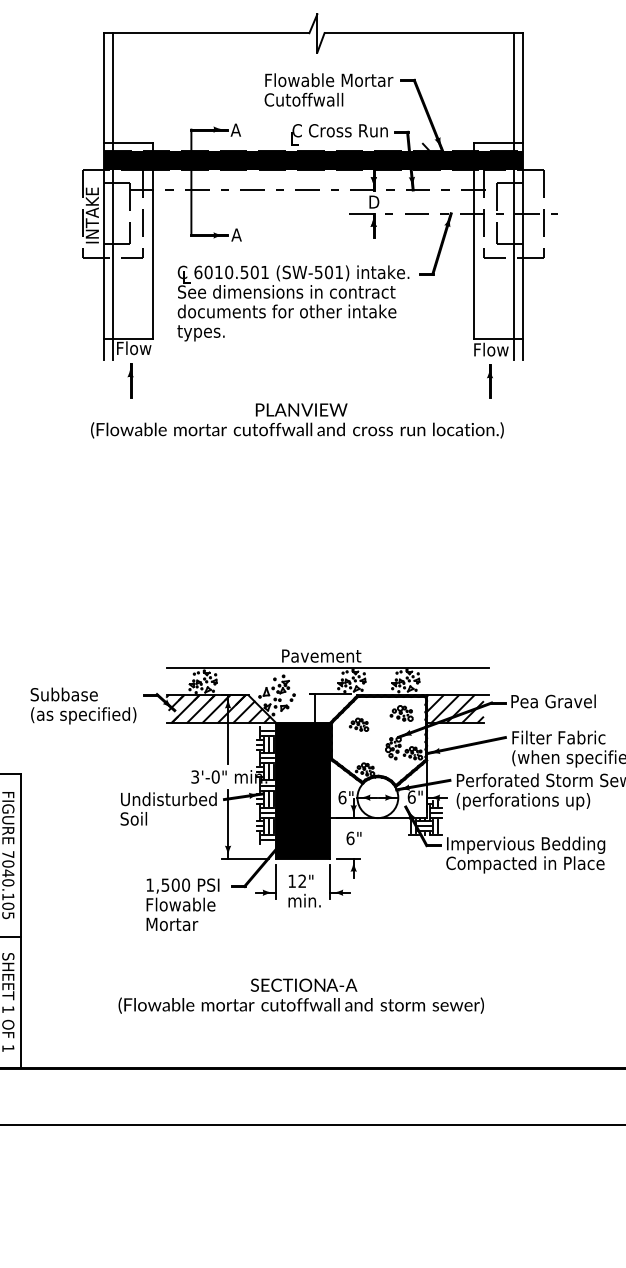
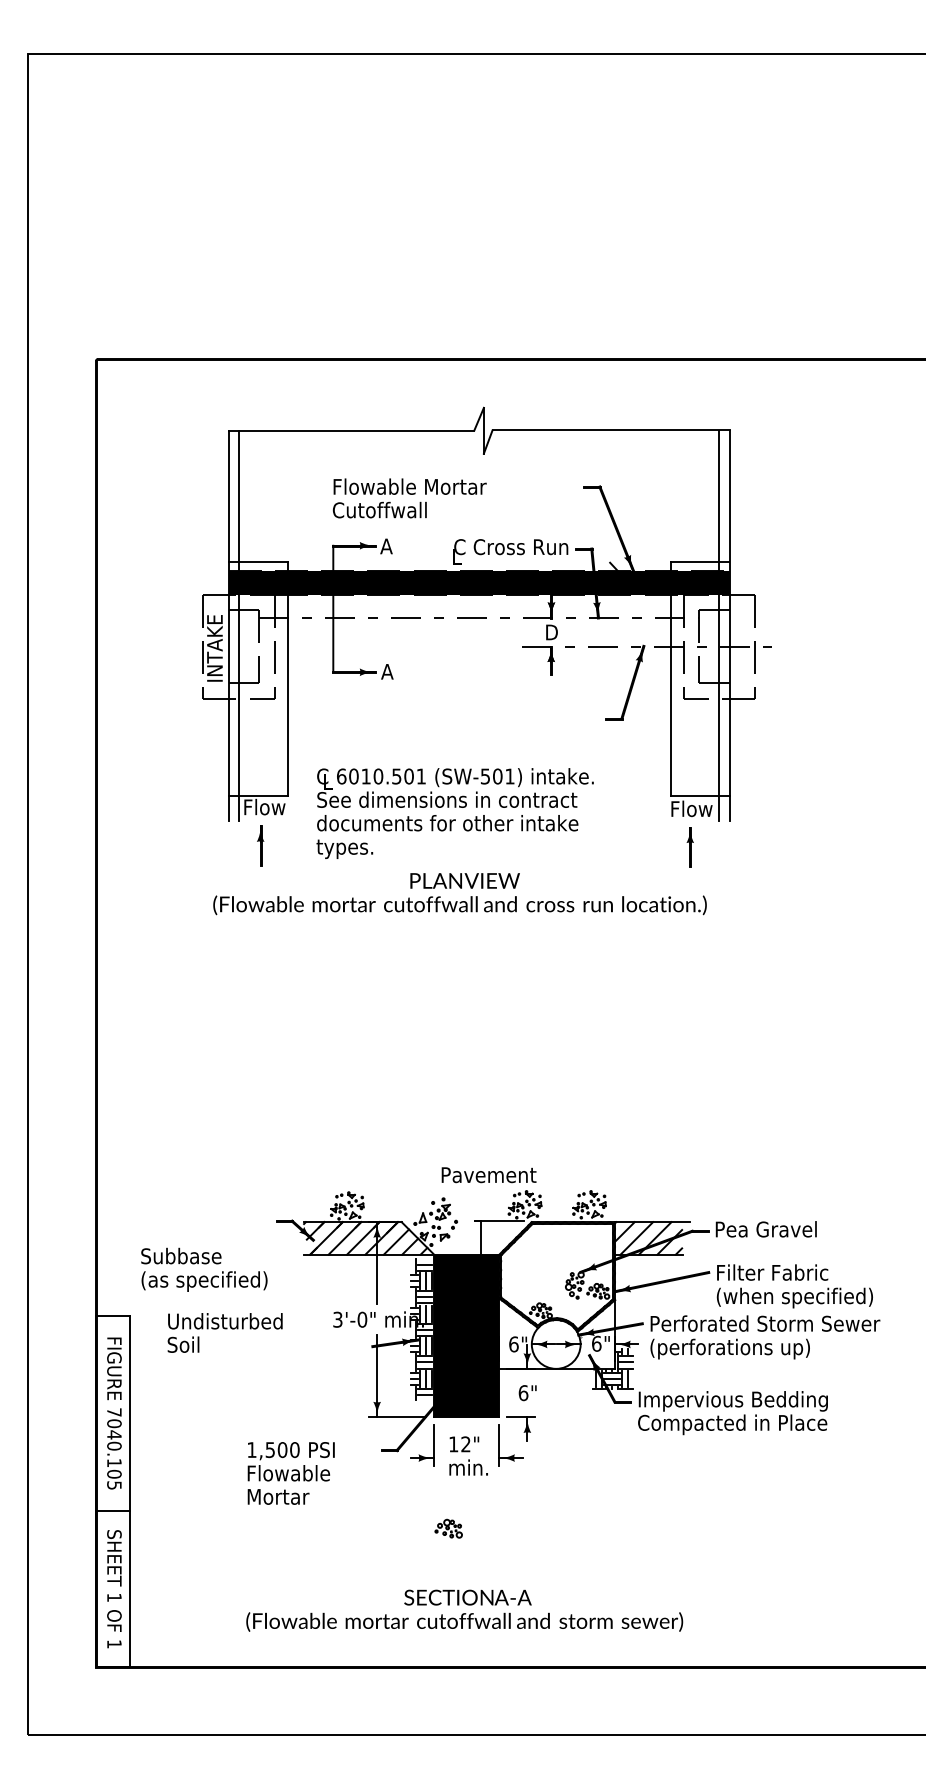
text: (328, 90) -> (409, 498), moved
text: (292, 303) -> (454, 813), moved
line: (327, 668) -> (496, 1189), removed
text: (83, 705) -> (204, 1269), moved
part: (401, 713) -> (448, 1528), moved
part: (358, 724) -> (533, 1256), removed
text: (168, 808) -> (224, 1332), moved
text: (182, 904) -> (290, 1473), moved
text: (301, 996) -> (464, 1610), moved

